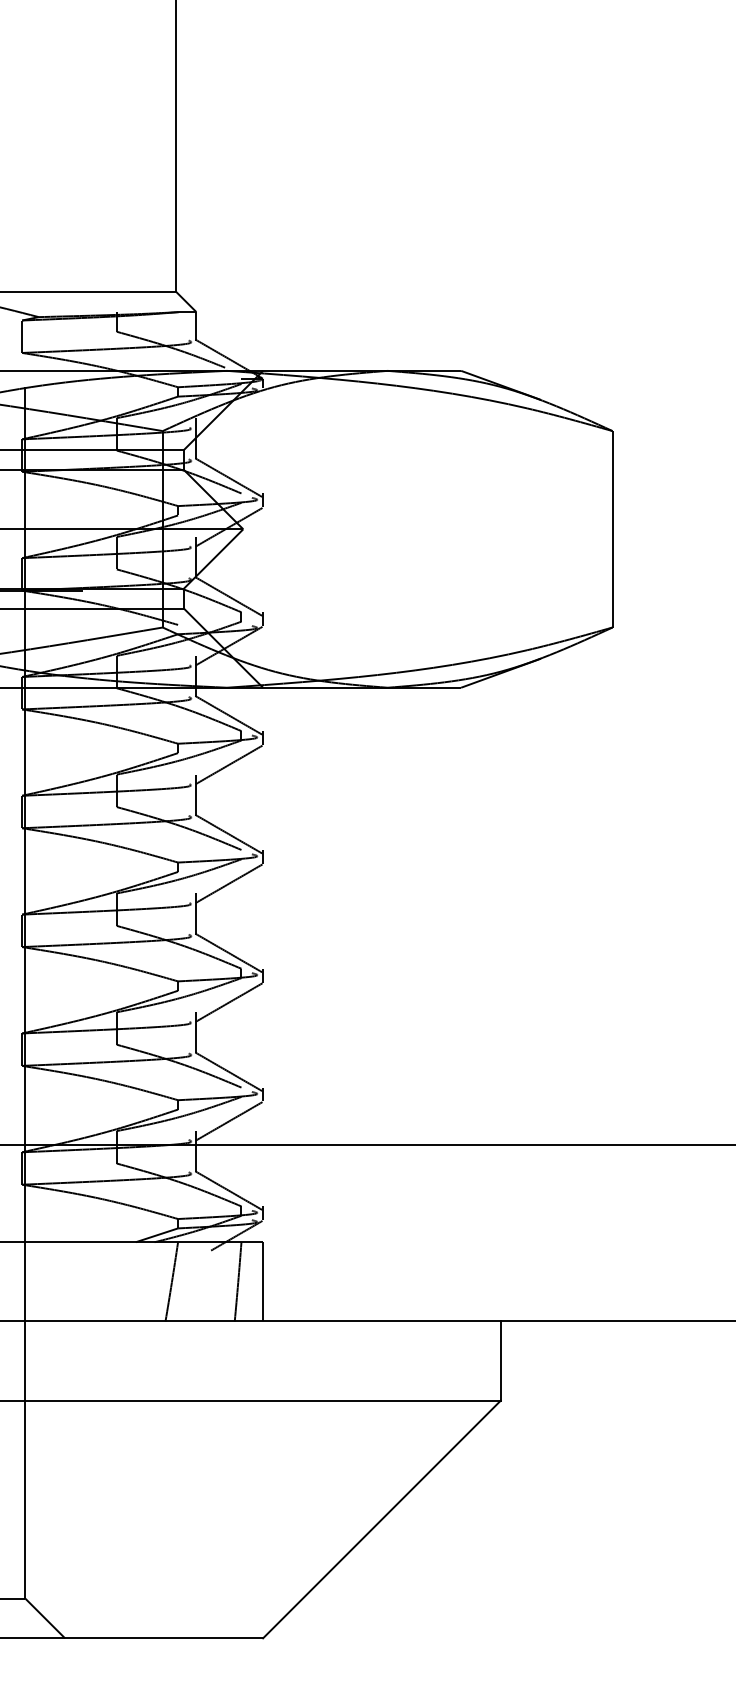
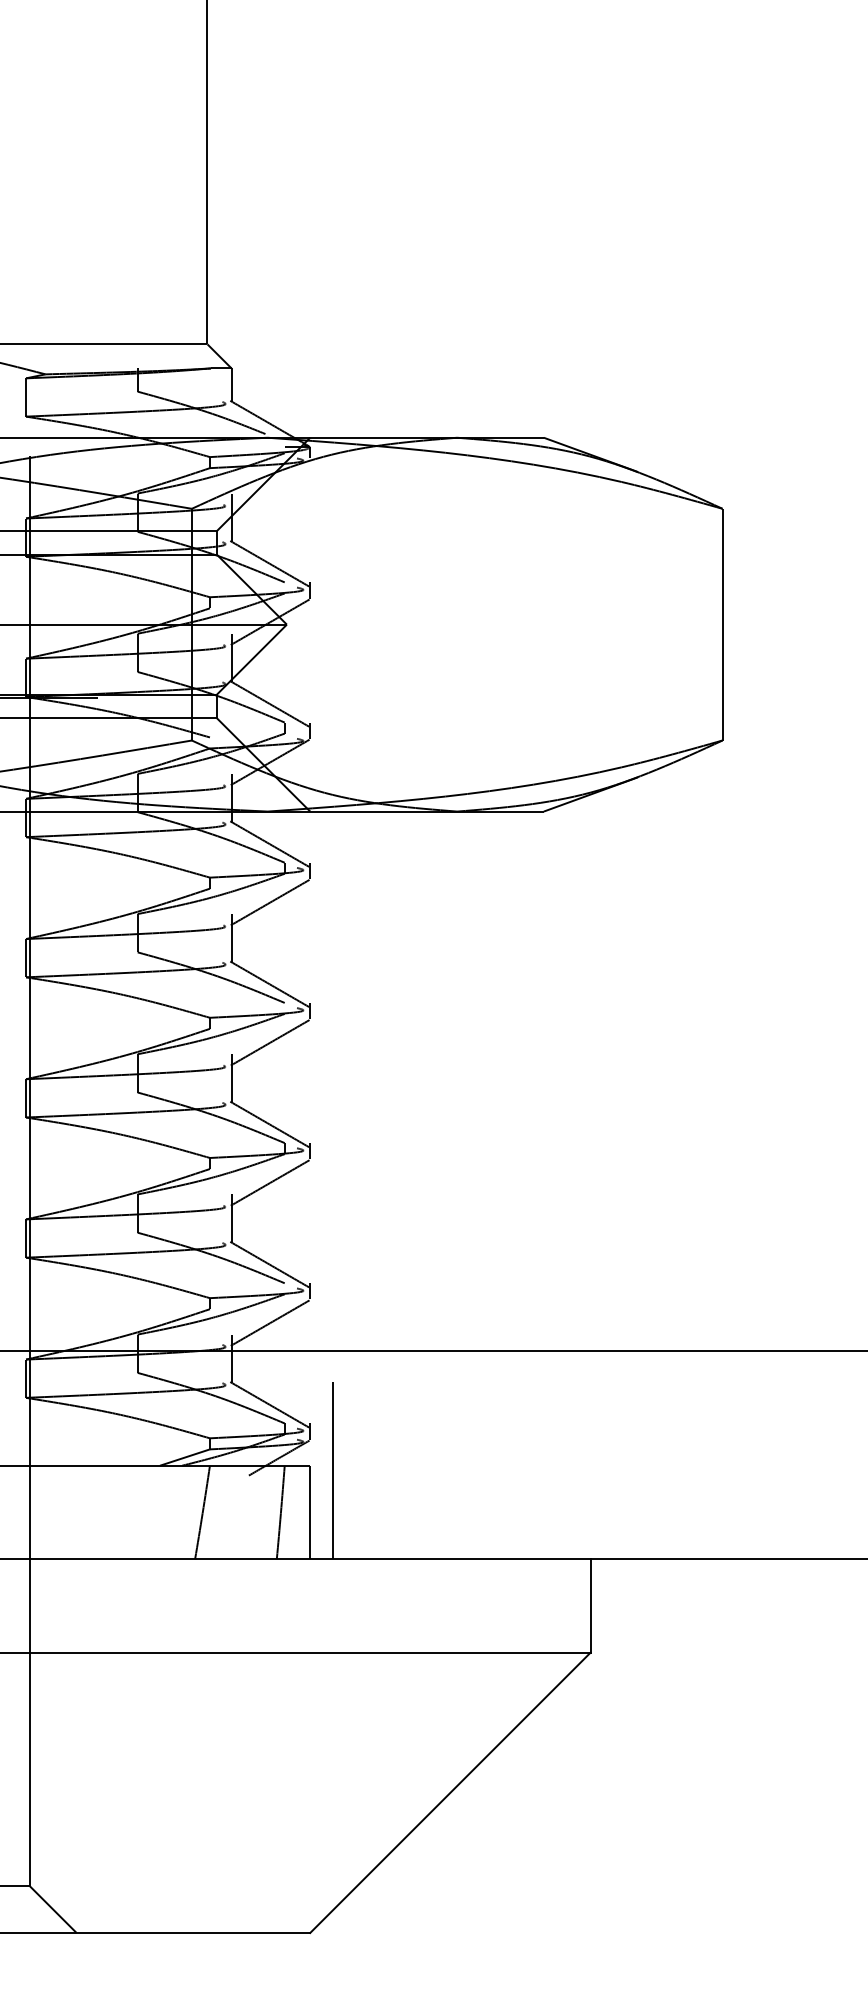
line: (282, 1246) -> (333, 1470), added

